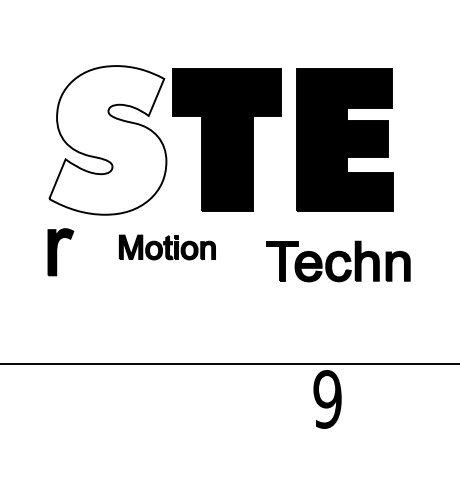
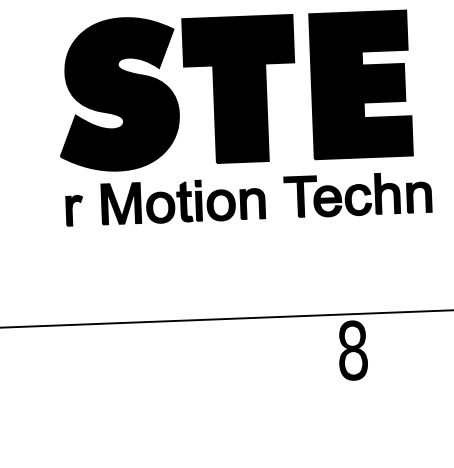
fill: (107, 140) -> (117, 94), added
part: (167, 247) -> (183, 201), size x1.67
part: (60, 252) -> (74, 210), size x0.62
part: (338, 261) -> (358, 194), moved
text: (327, 399) -> (352, 350), 9 -> 8

